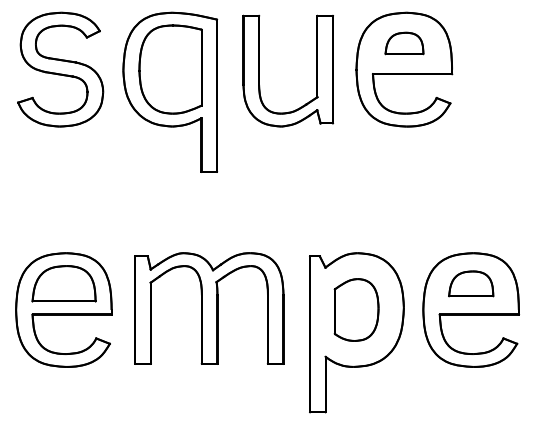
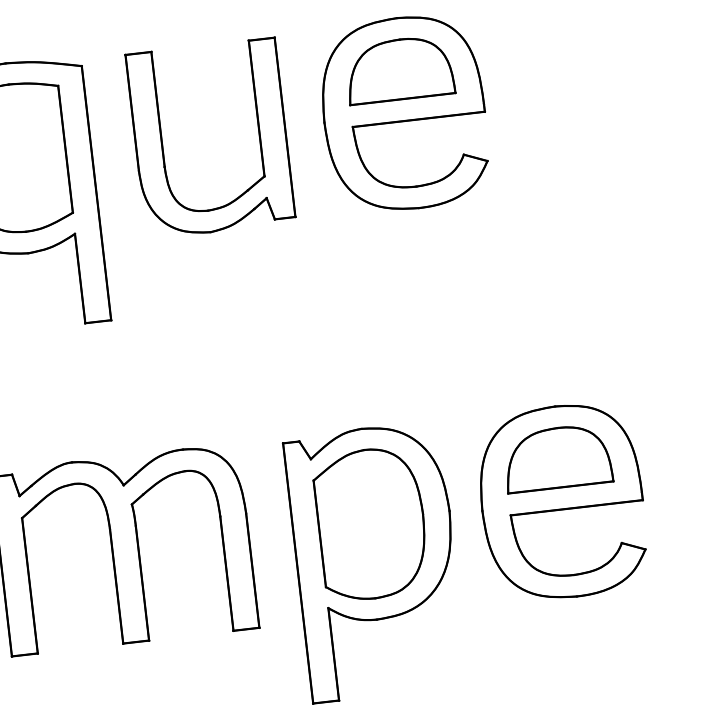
part: (404, 43) -> (399, 69), size x1.67
part: (470, 283) -> (556, 457), size x1.43
part: (356, 309) -> (370, 523), size x1.43

